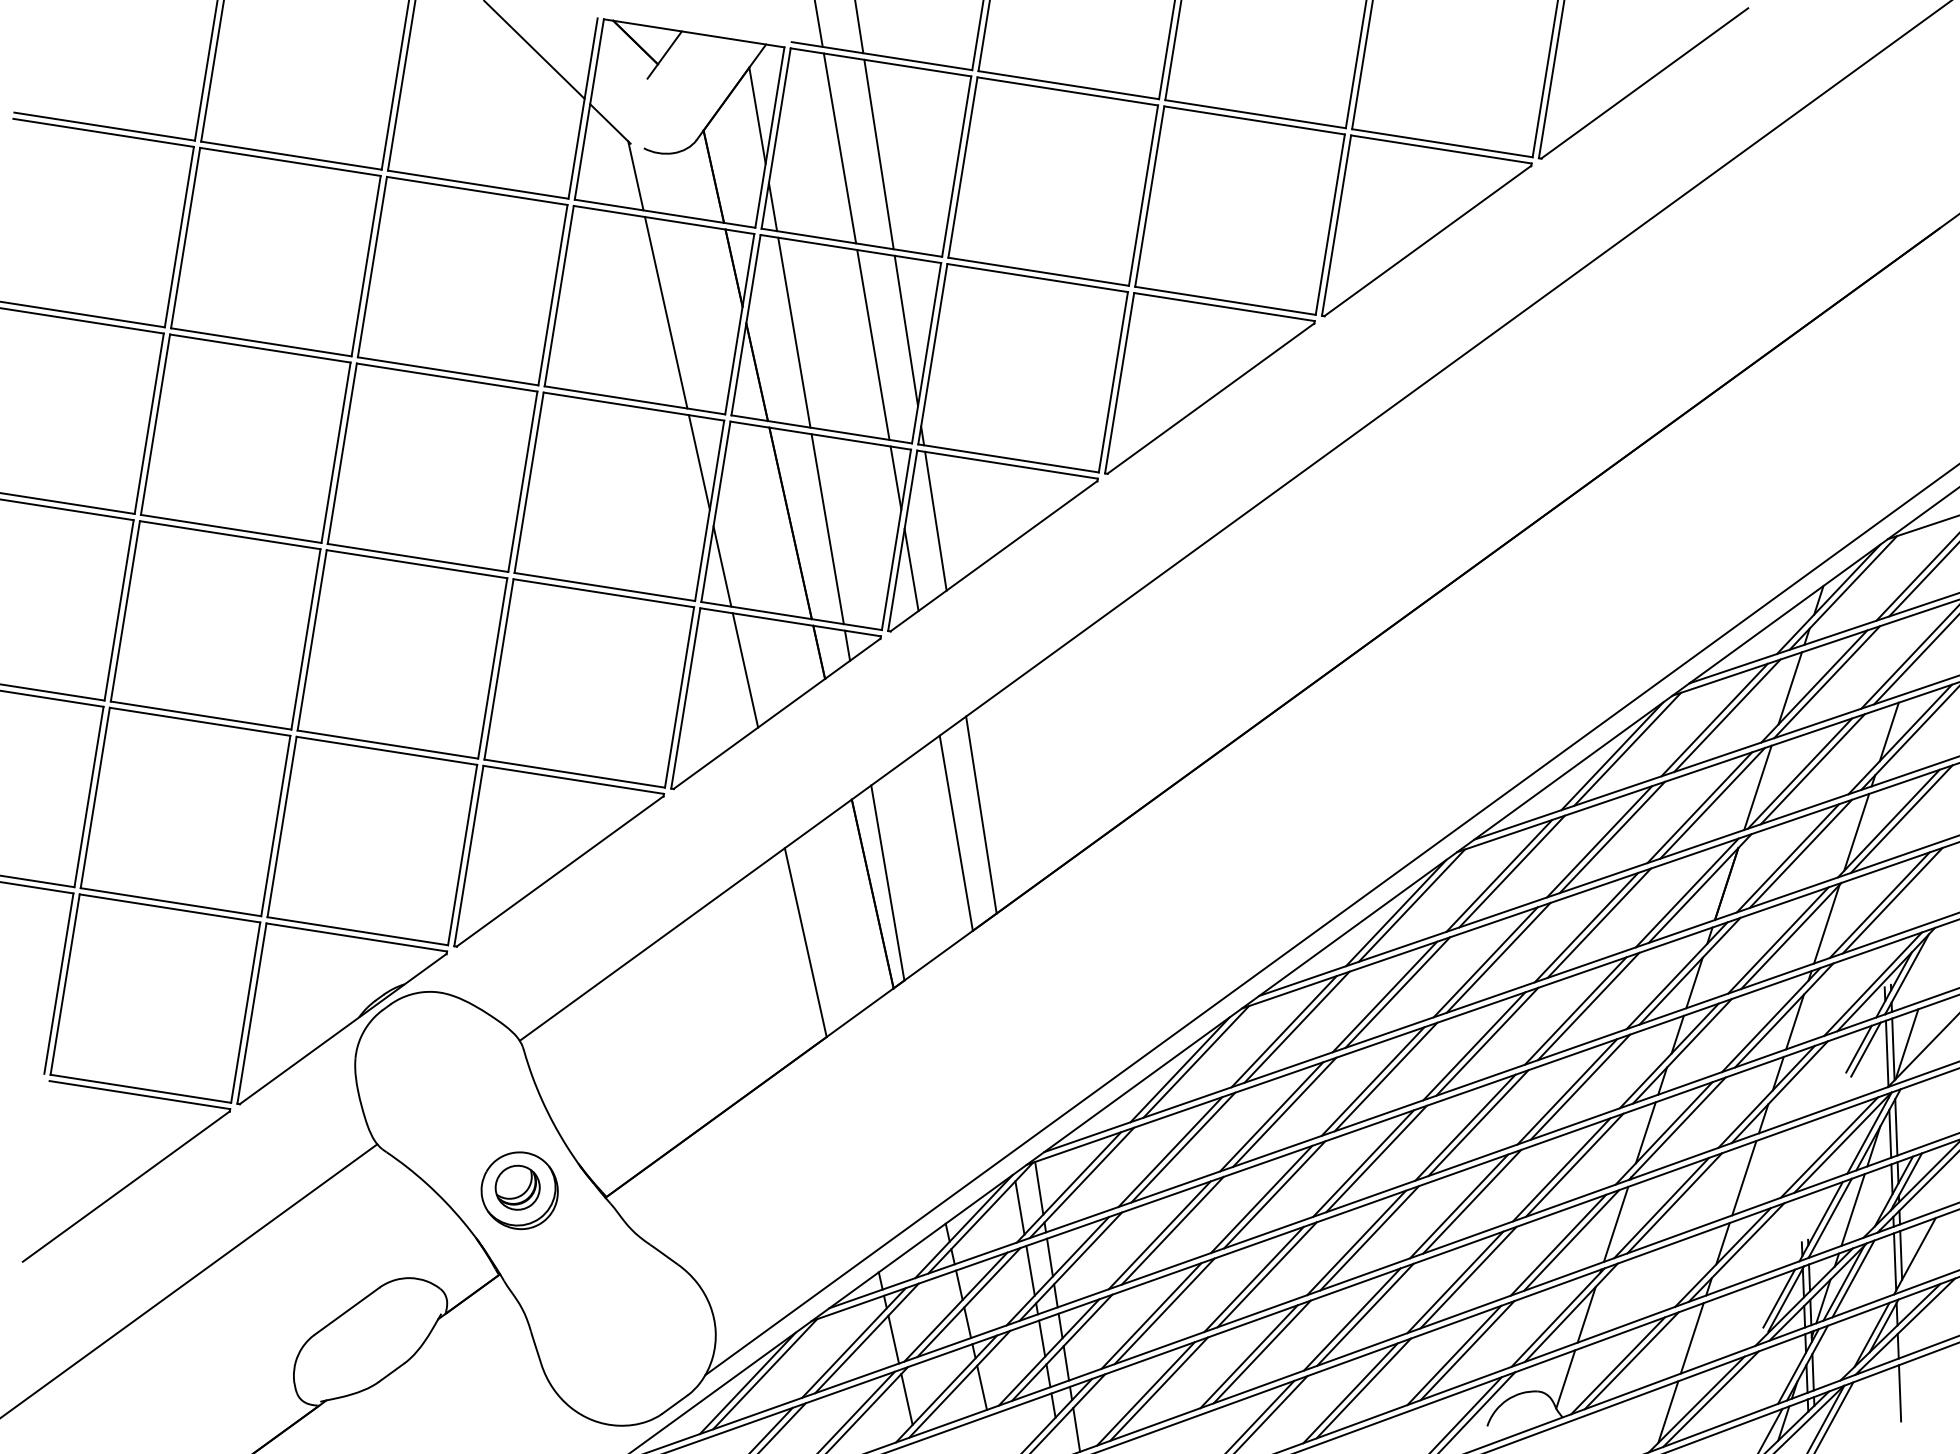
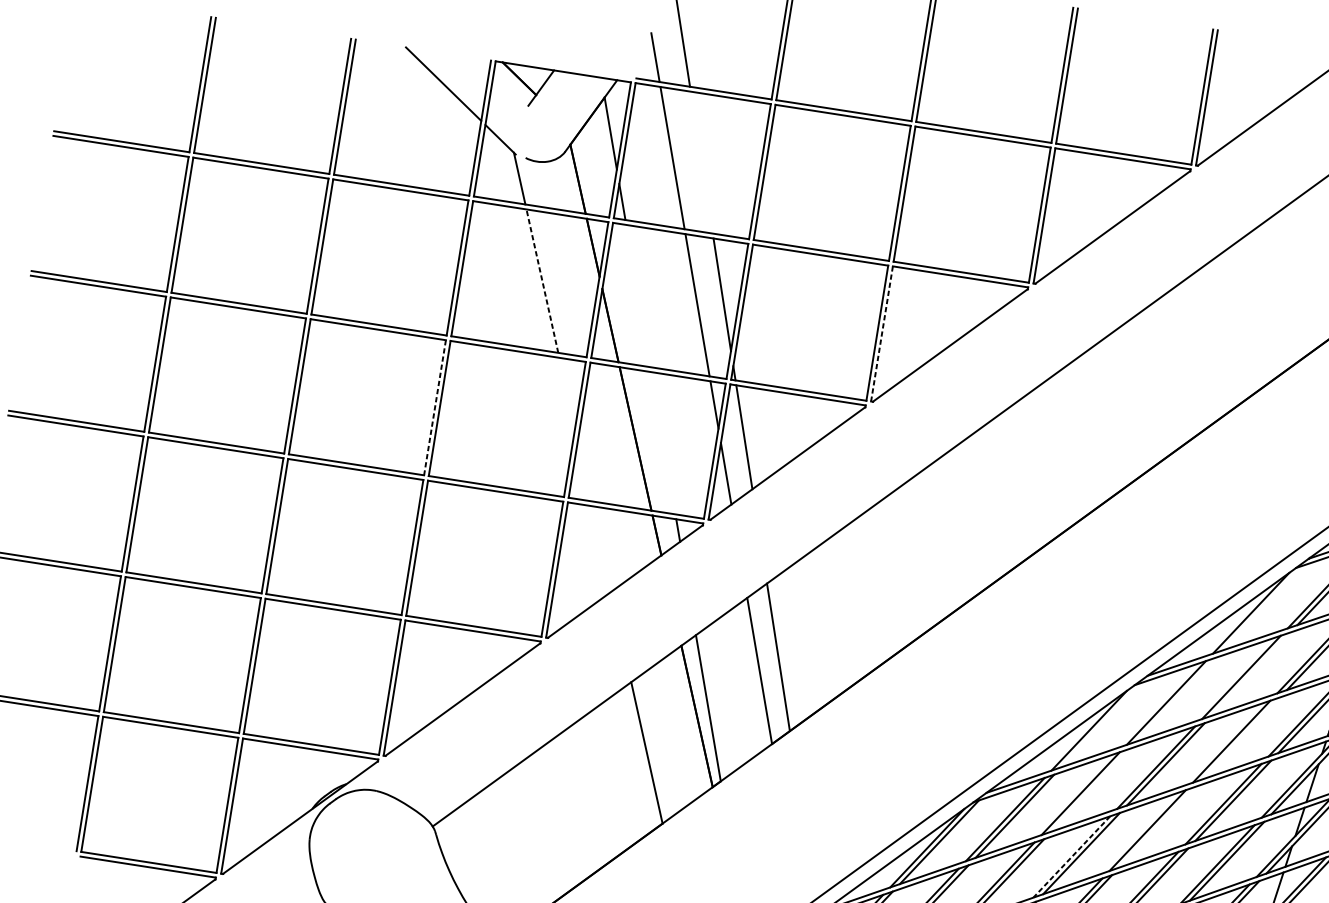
line: (878, 154) -> (701, 162), removed
line: (666, 312) -> (542, 280), solid -> dashed
line: (794, 332) -> (638, 295), removed
line: (1119, 383) -> (881, 334), solid -> dashed
line: (698, 462) -> (566, 393), removed
line: (522, 482) -> (434, 408), solid -> dashed
line: (827, 529) -> (663, 443), removed
line: (722, 566) -> (584, 471), removed
line: (745, 670) -> (601, 549), removed
line: (1627, 748) -> (1262, 607), removed
line: (1611, 837) -> (1250, 674), removed
line: (1511, 871) -> (1175, 699), removed
line: (1411, 905) -> (1100, 725), removed
line: (1599, 922) -> (1241, 737), removed
line: (1397, 992) -> (1090, 790), removed
line: (1487, 1041) -> (1157, 826), removed
line: (1373, 1081) -> (1072, 856), solid -> dashed

